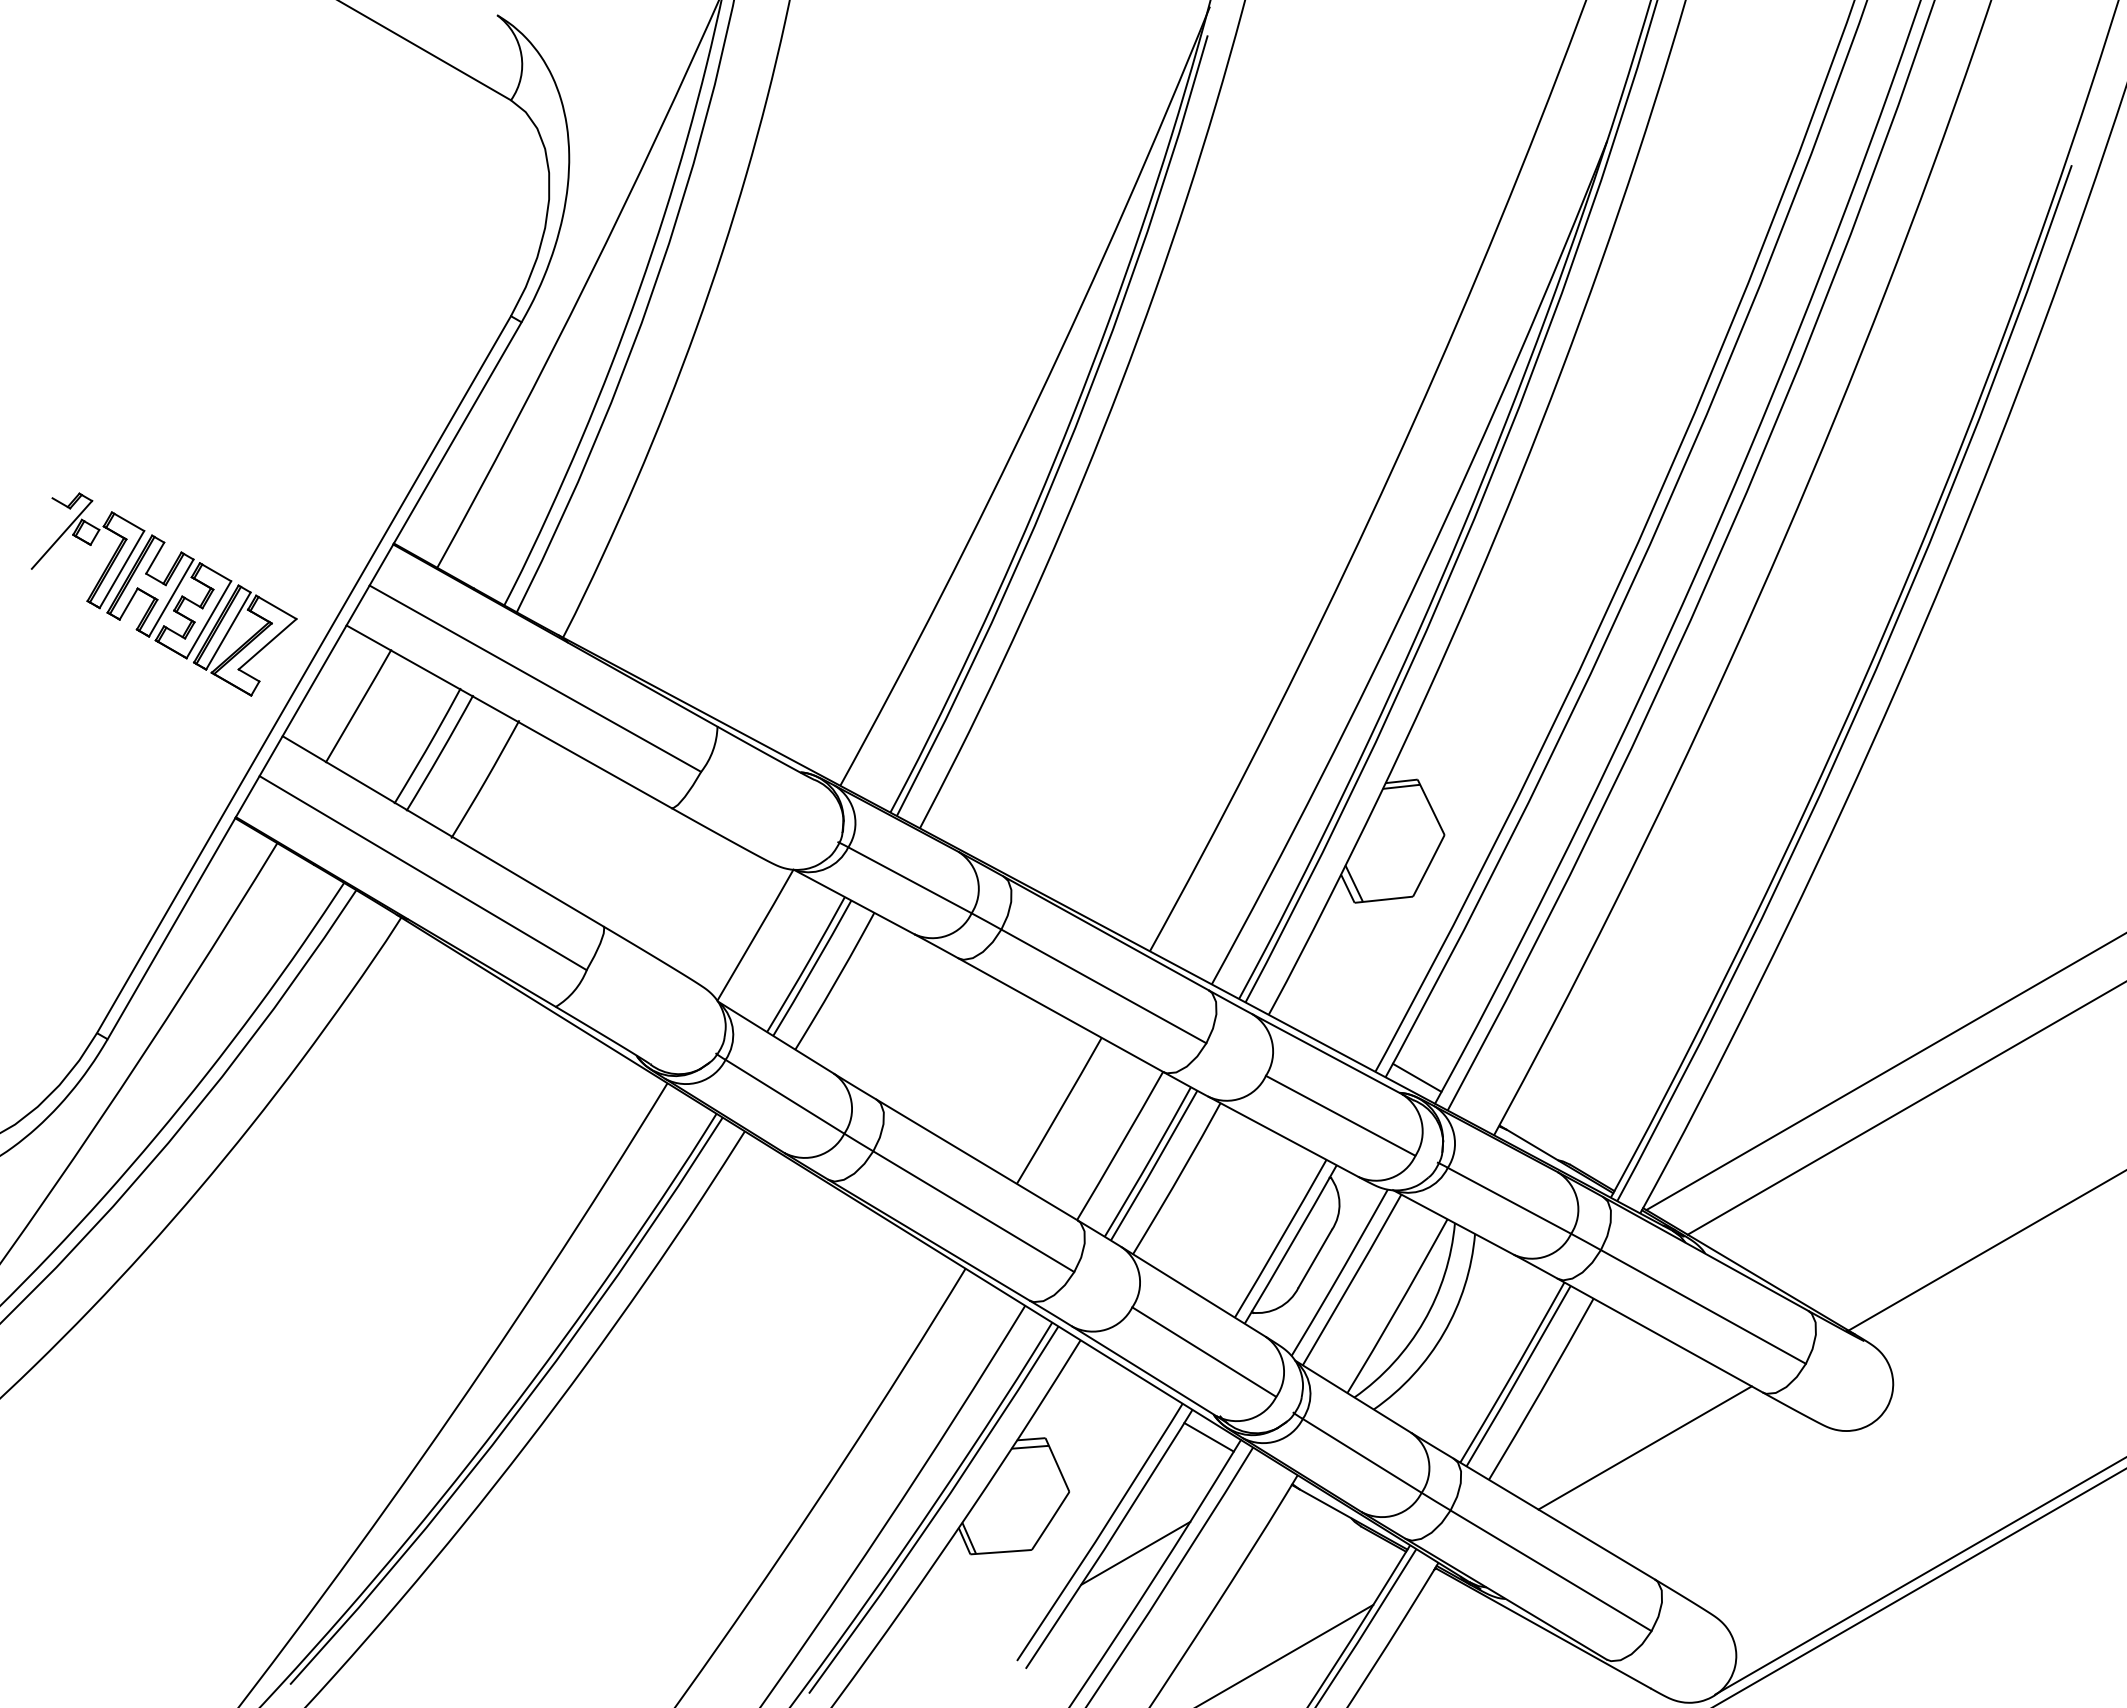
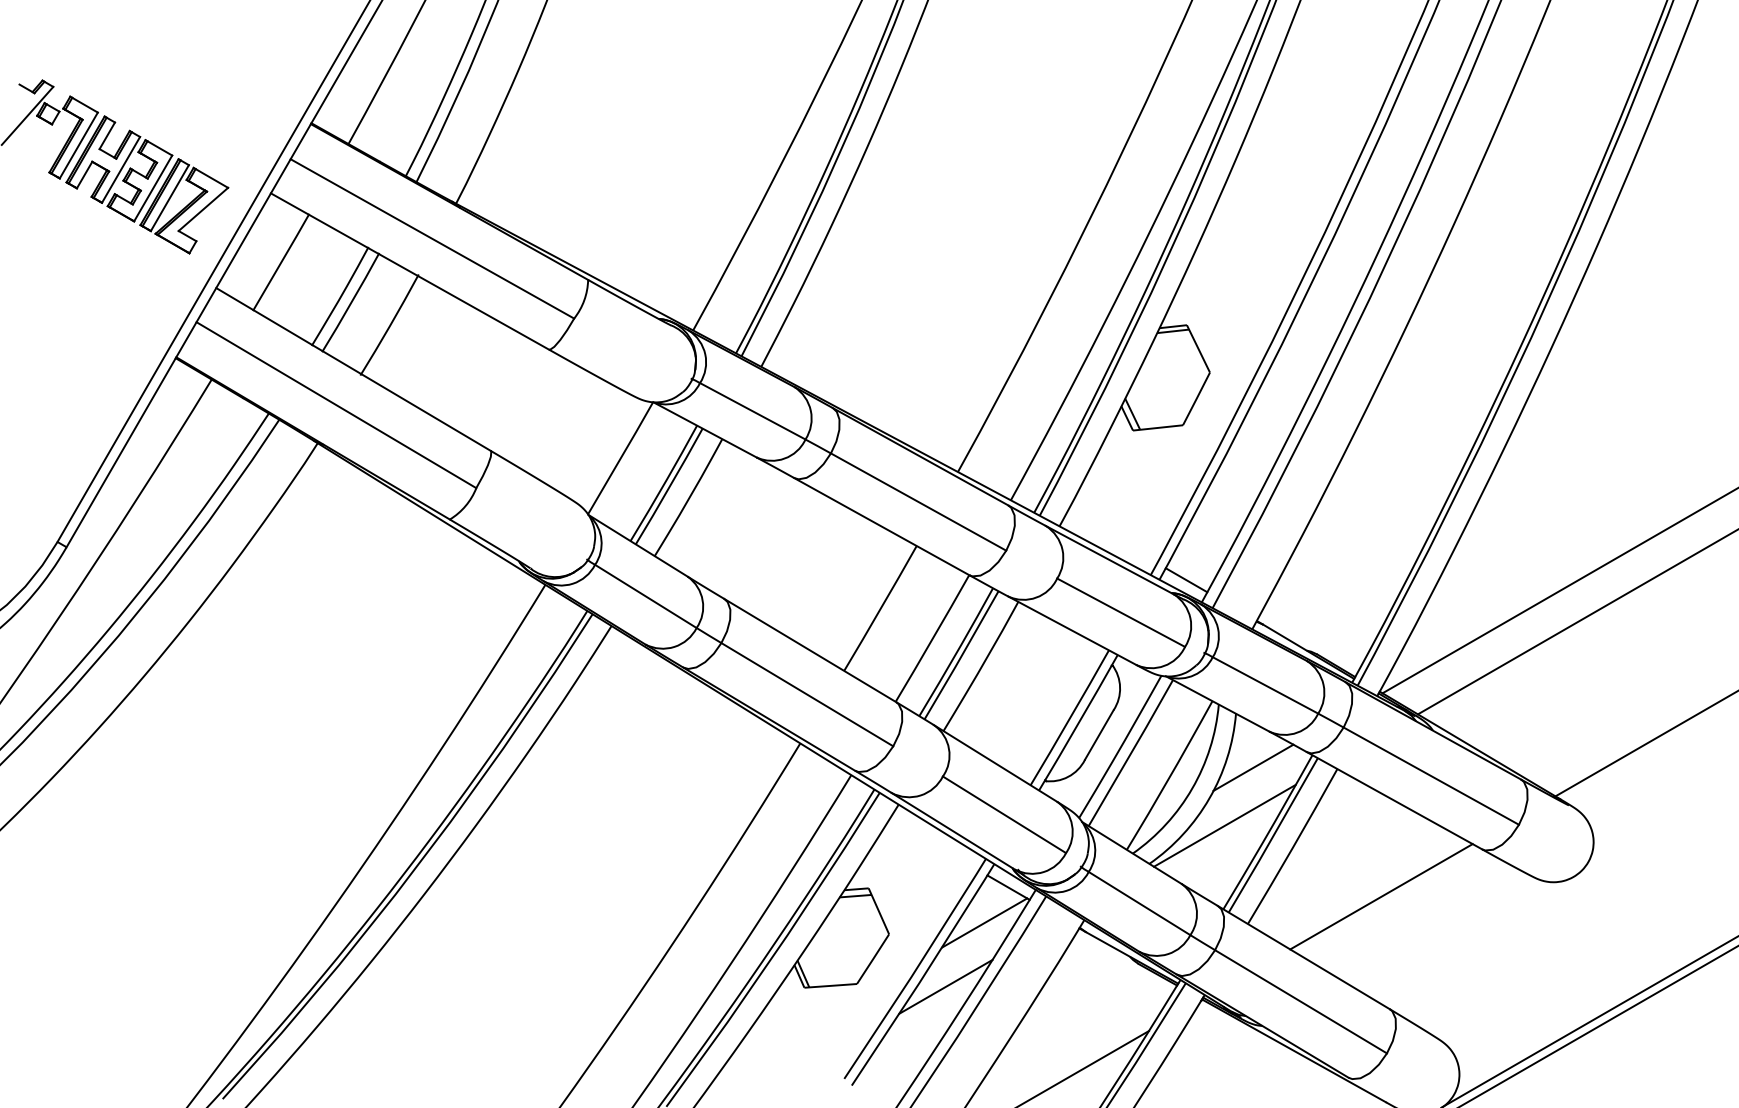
line: (1495, 1297) -> (1253, 768), added
line: (1461, 1364) -> (1224, 825), added
line: (1180, 1478) -> (984, 922), added

